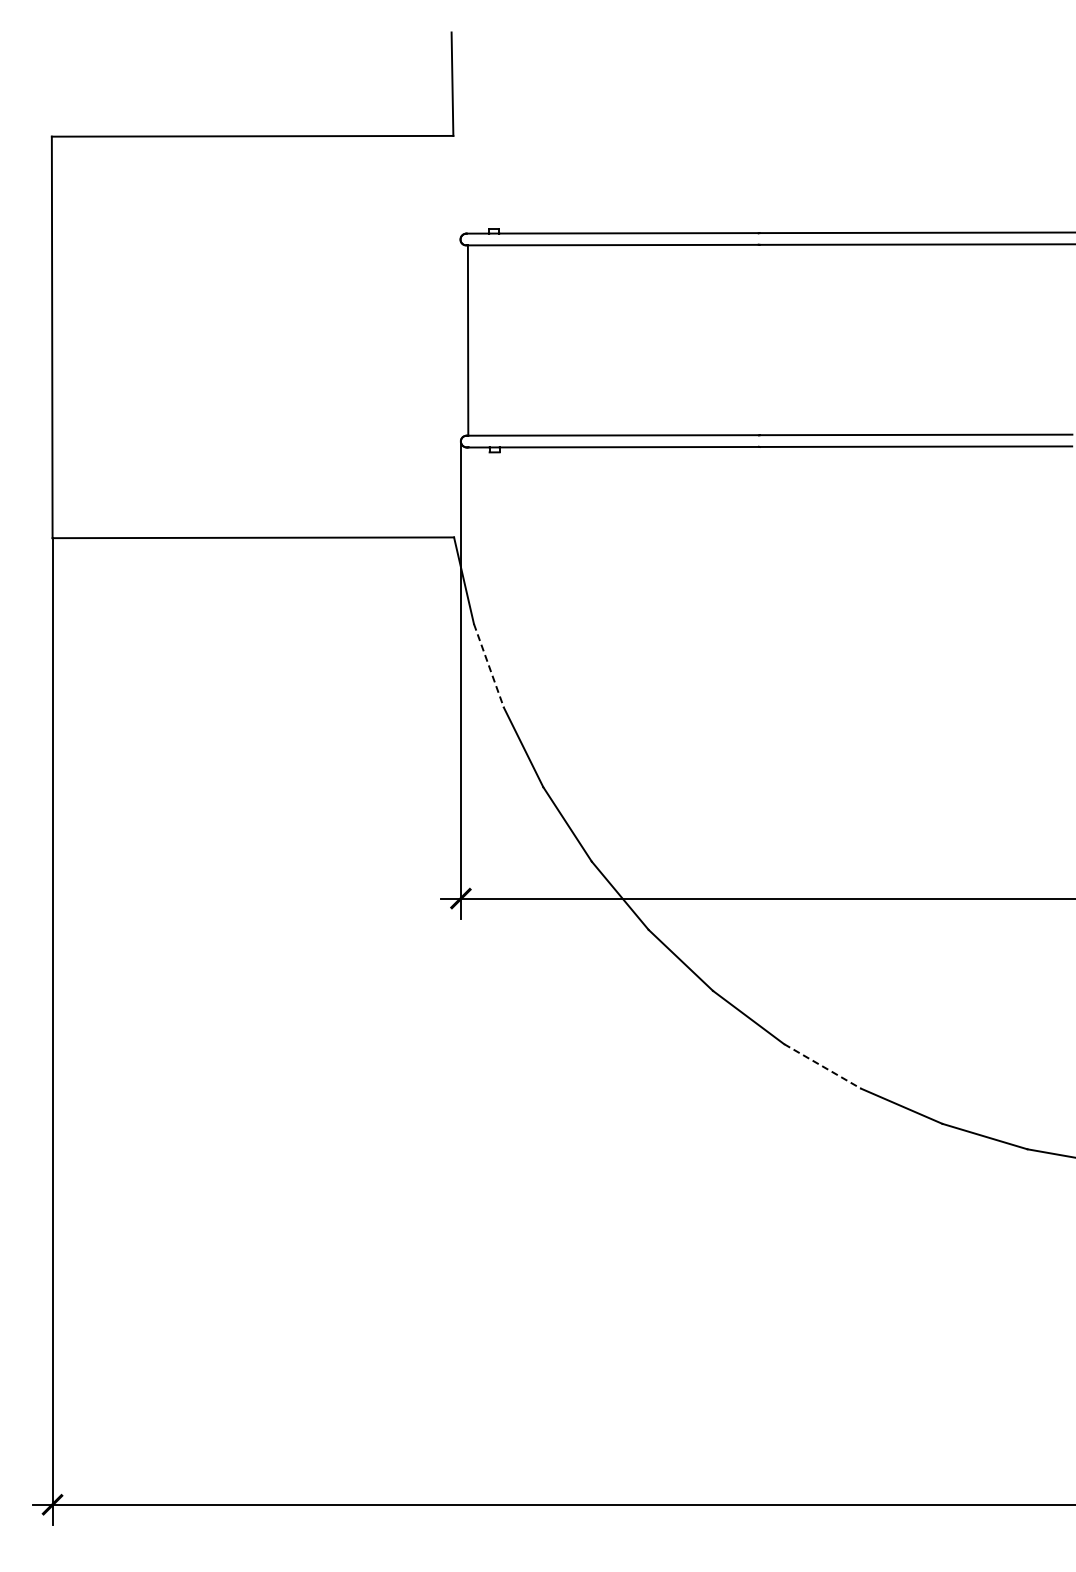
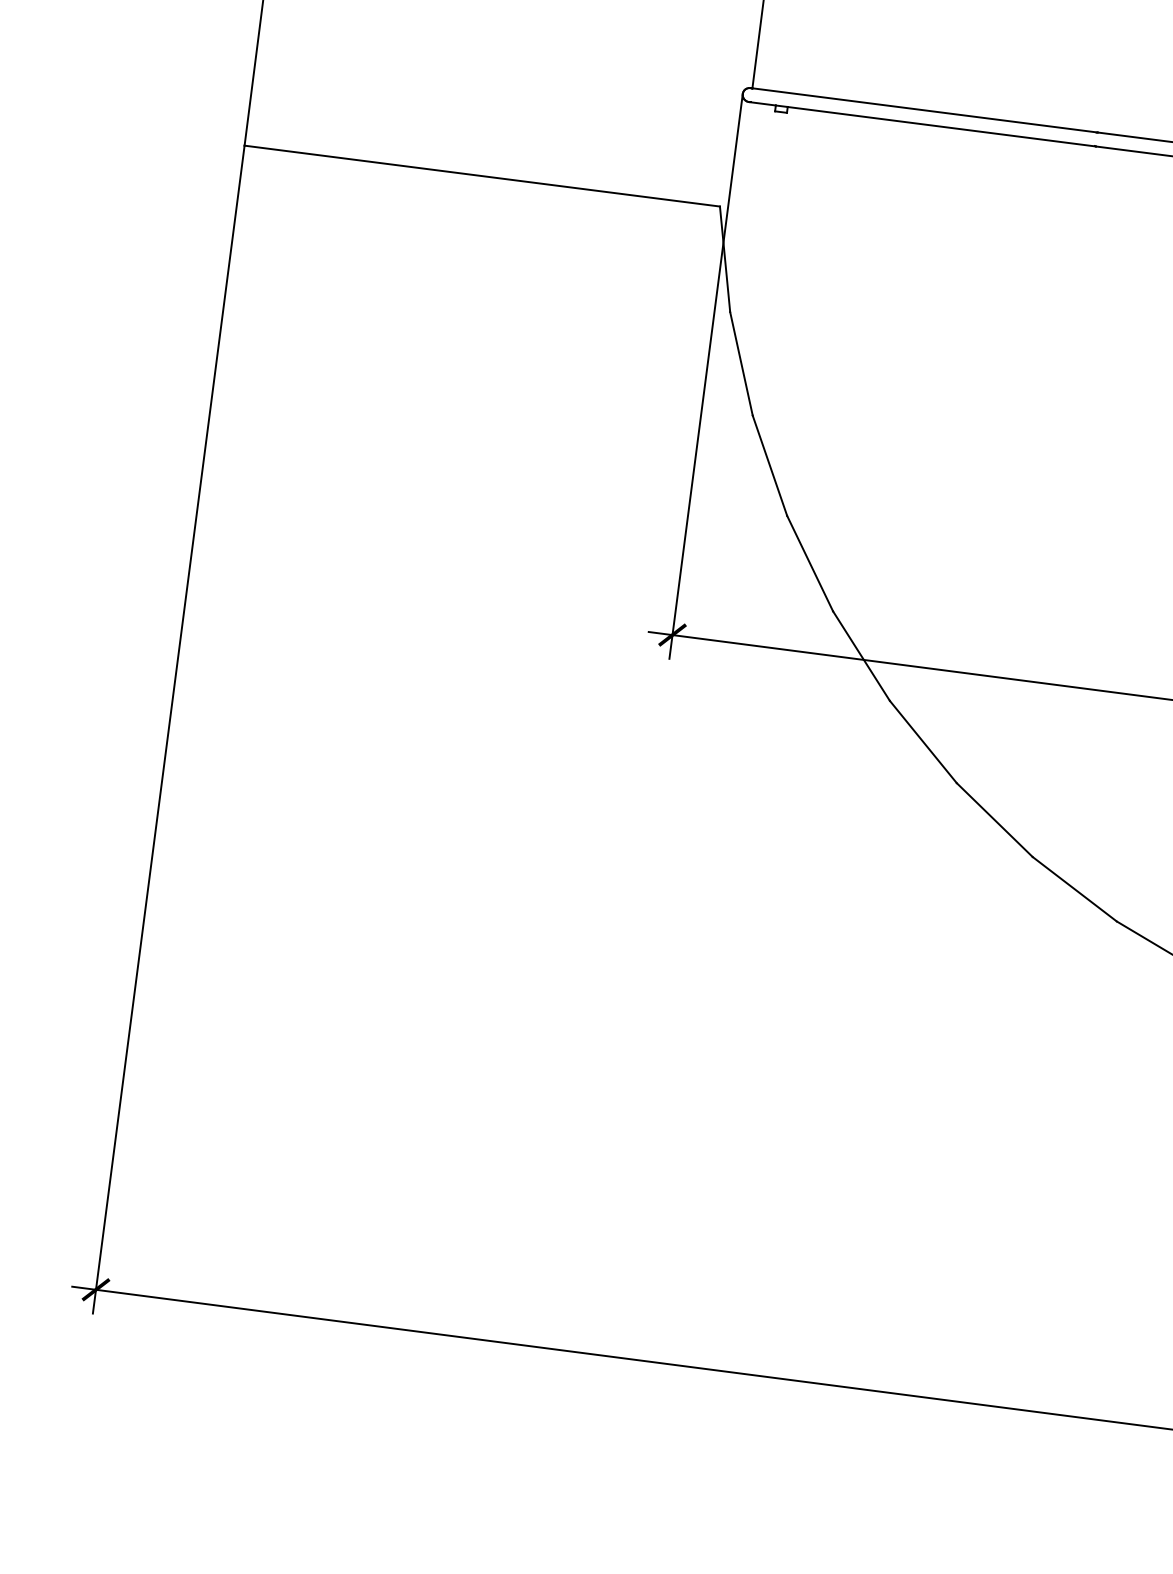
line: (489, 666) -> (742, 364), dashed -> solid
line: (822, 1066) -> (1074, 889), dashed -> solid

